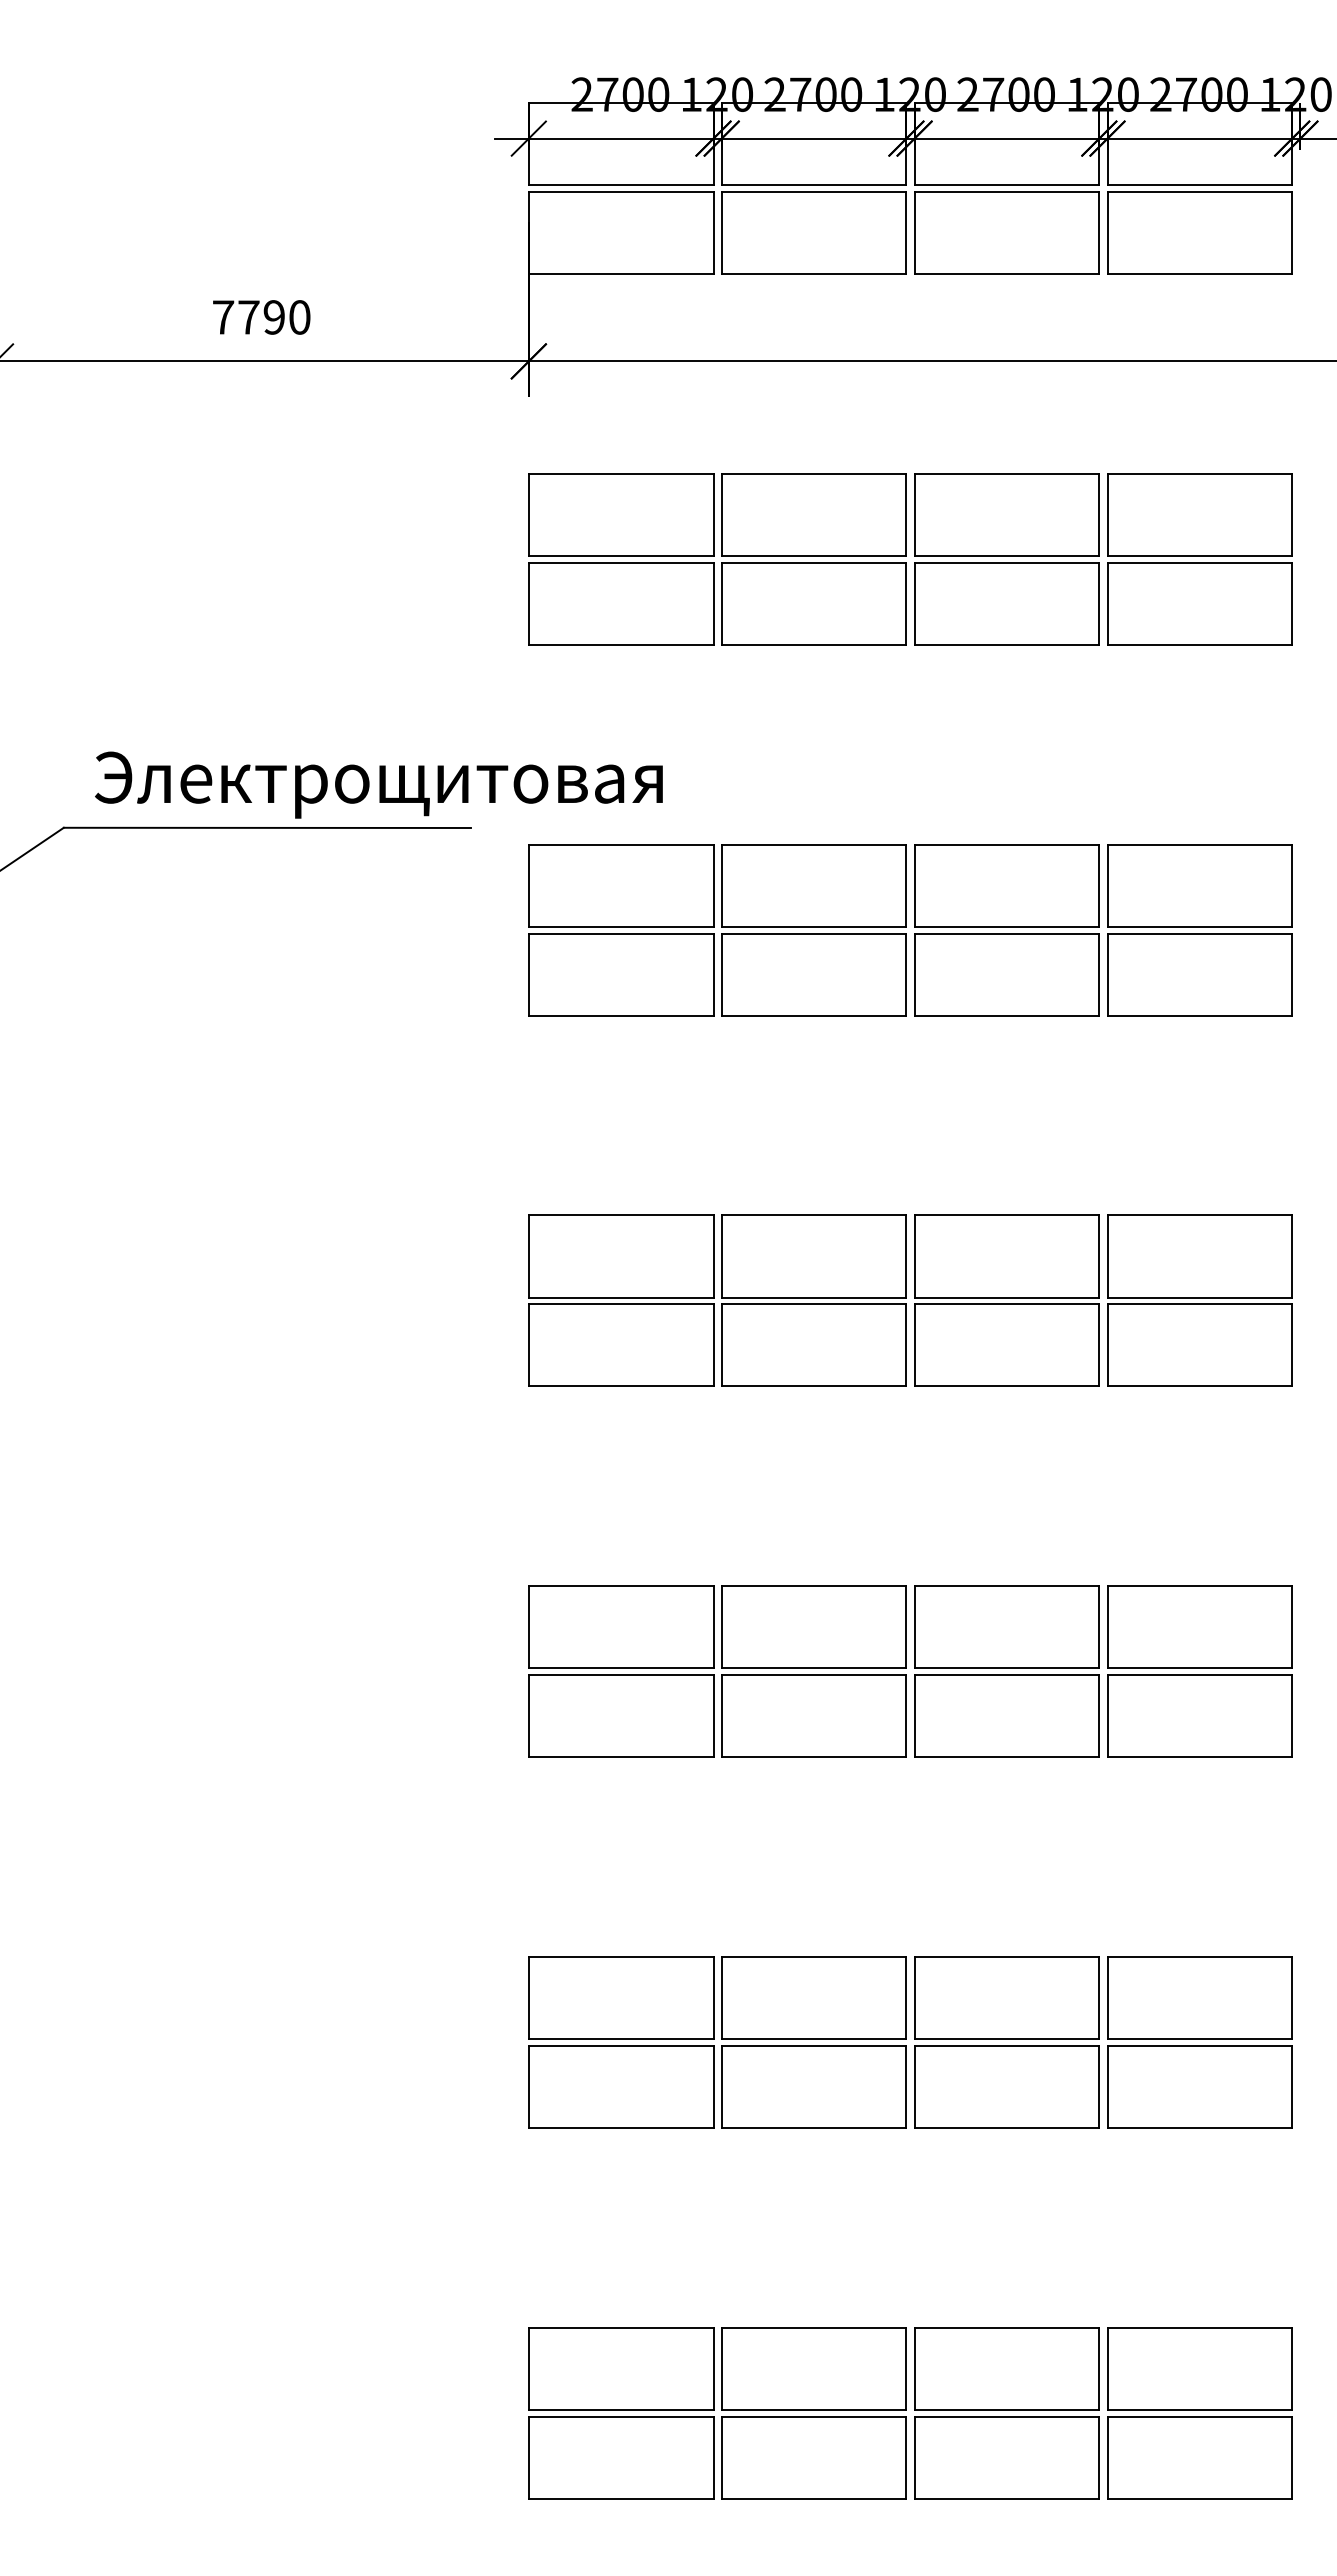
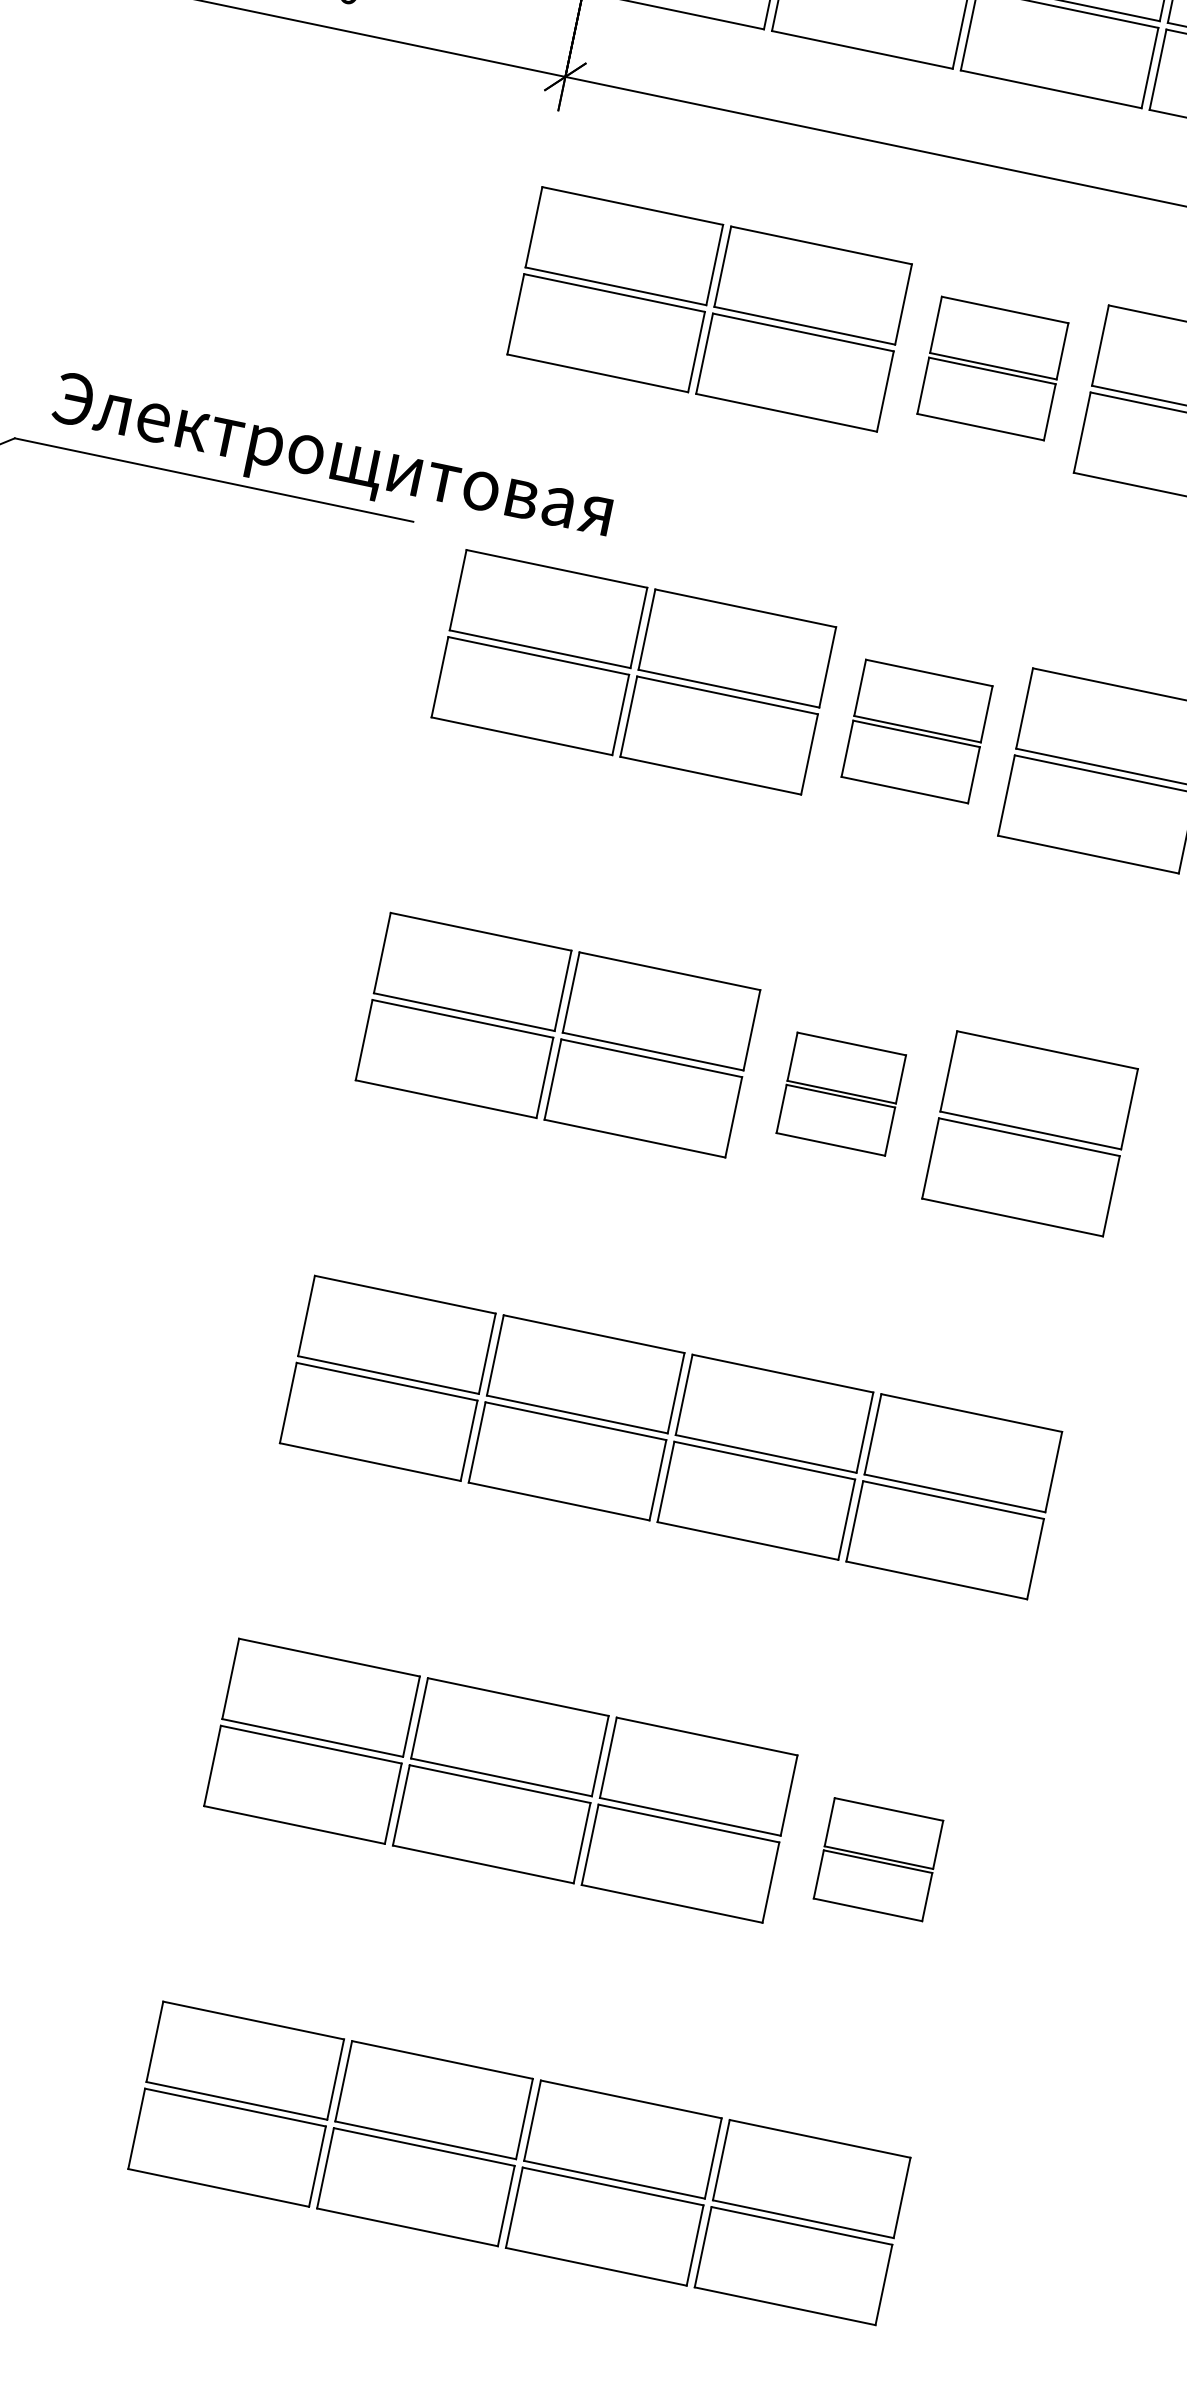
part: (1006, 559) -> (992, 368), size x0.7
part: (1006, 930) -> (916, 731), size x0.7
part: (1006, 1300) -> (840, 1093), size x0.6
part: (1199, 2042) -> (878, 1859), size x0.6

